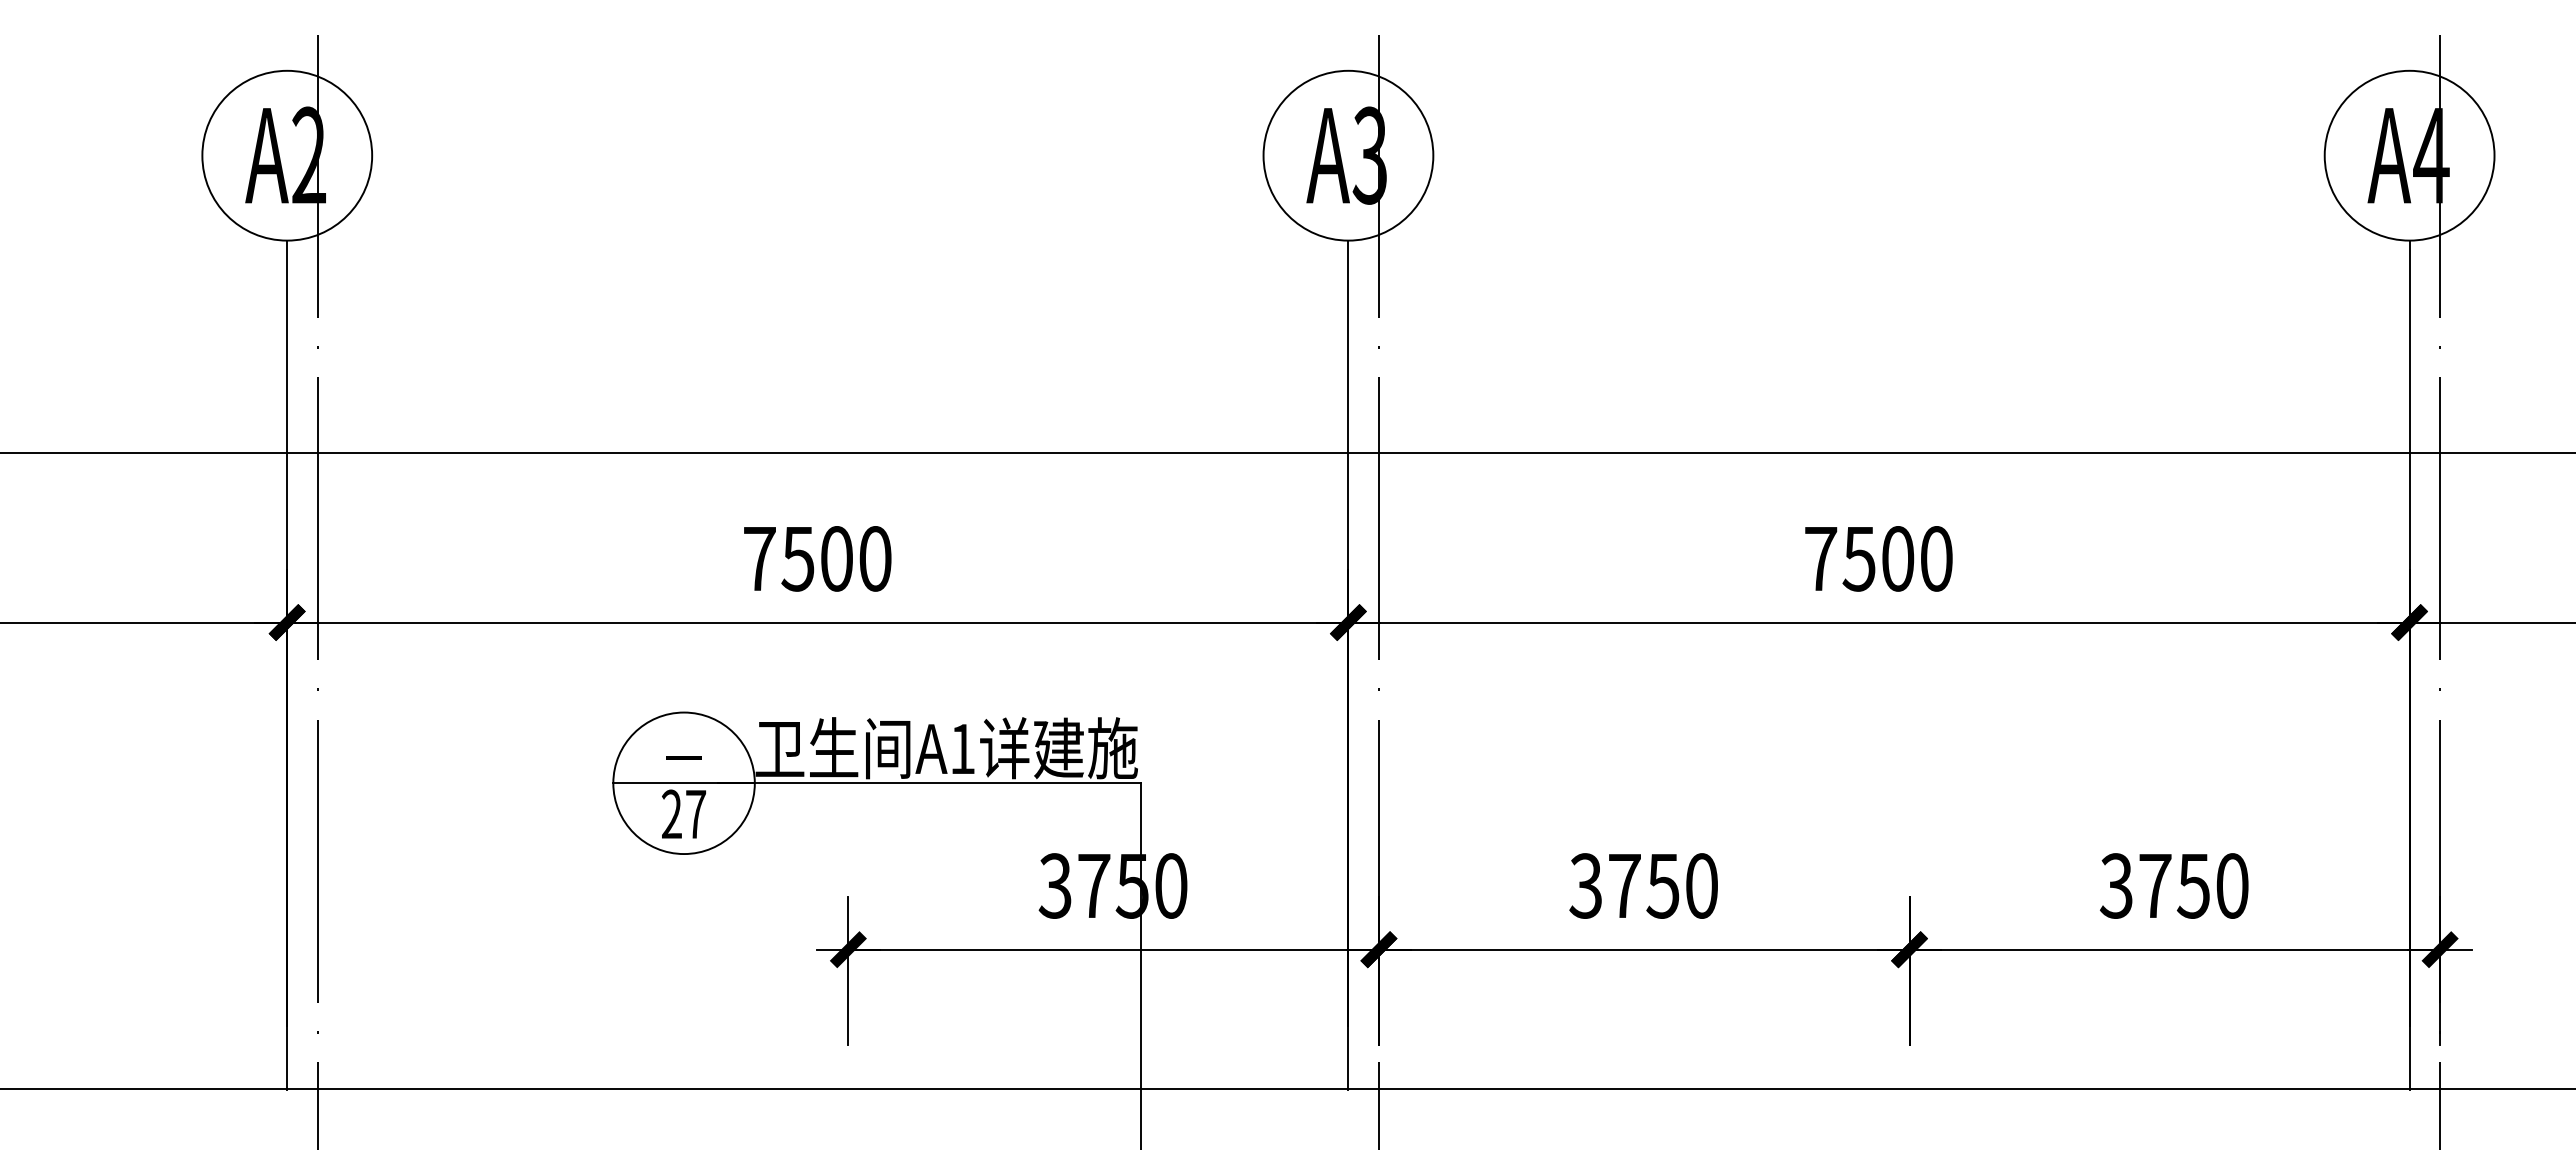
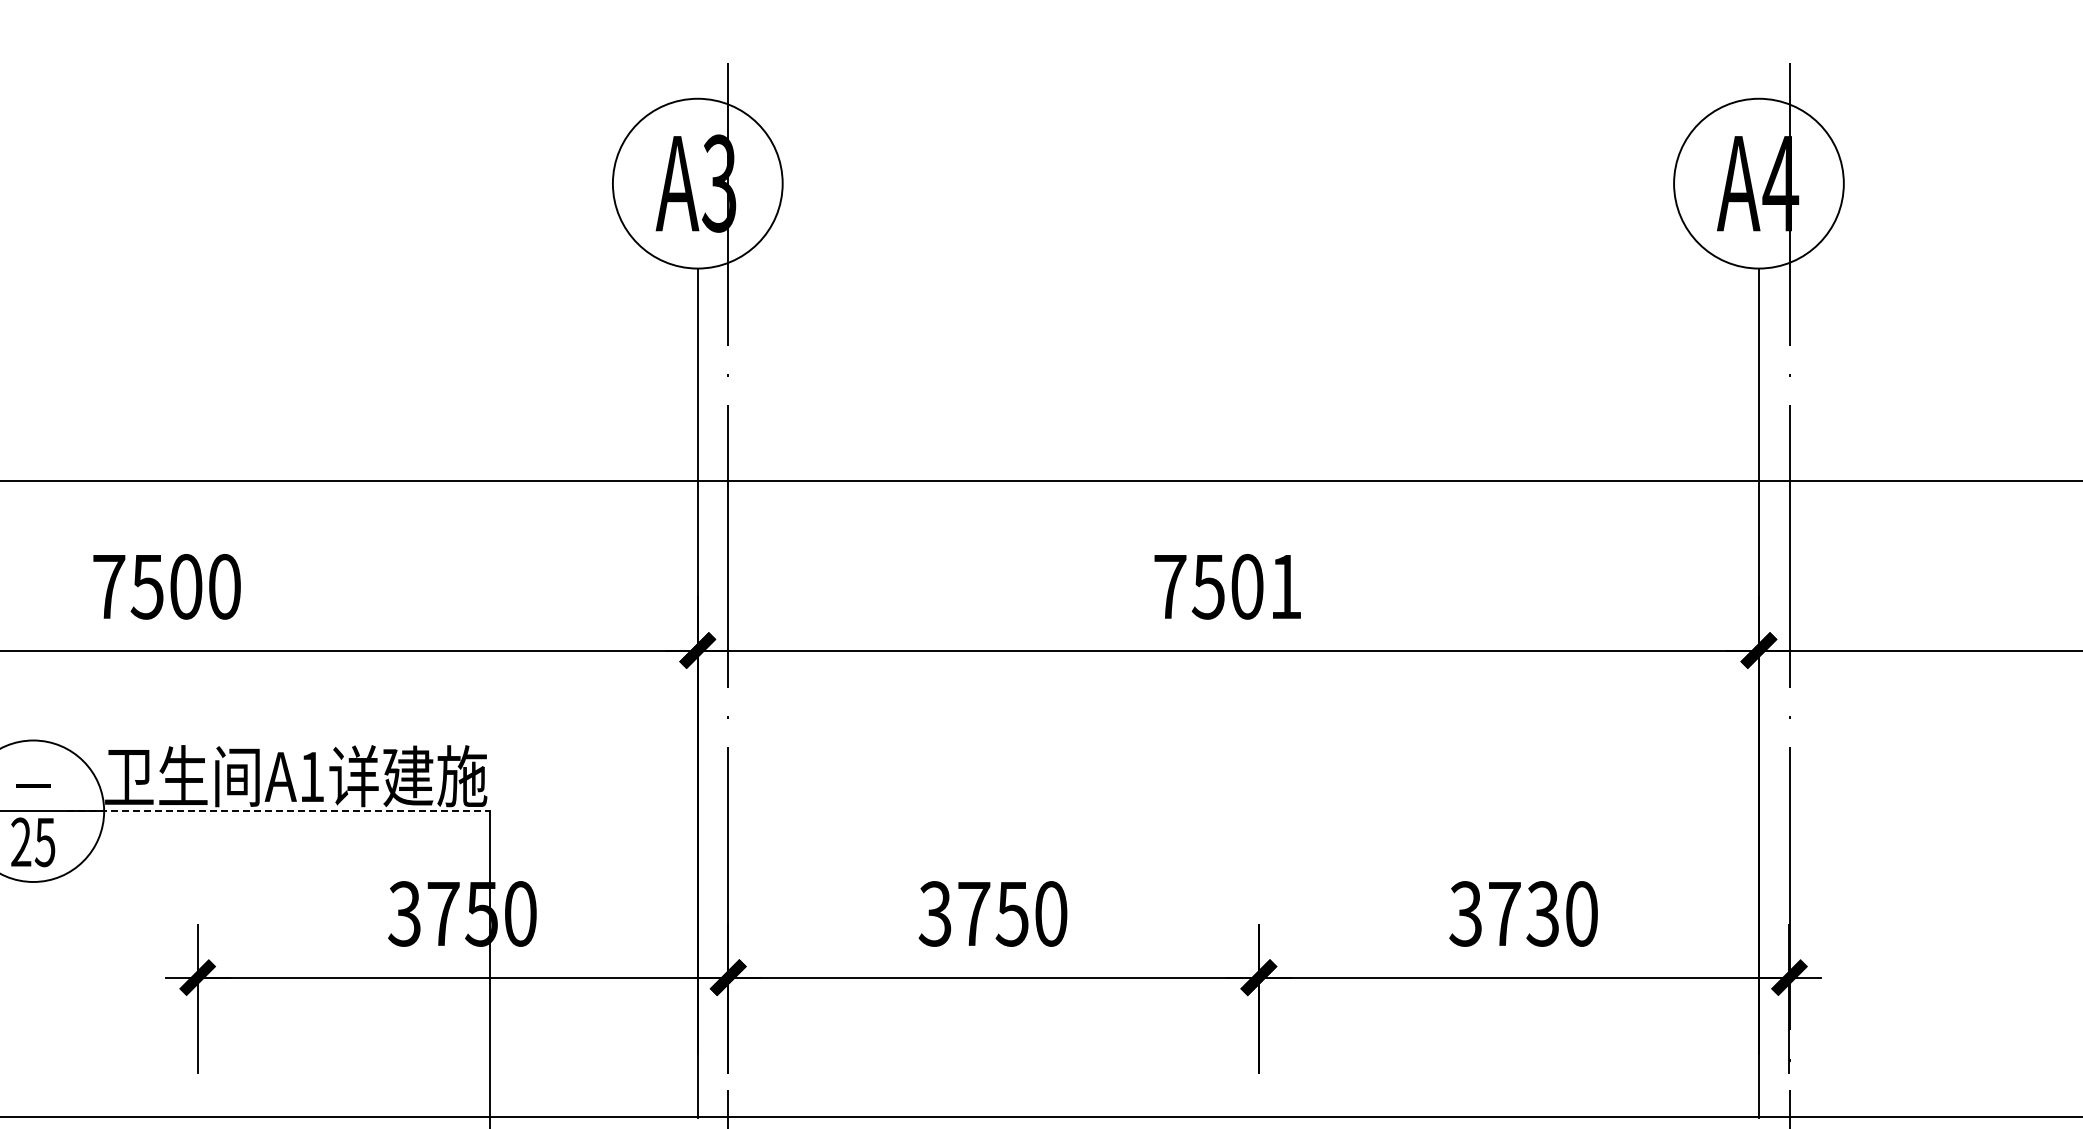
text: (1936, 558) -> (1285, 586), 7500 -> 7501
line: (929, 783) -> (278, 811), solid -> dashed
text: (695, 814) -> (44, 842), 27 -> 25
text: (2193, 885) -> (1542, 913), 3750 -> 3730

